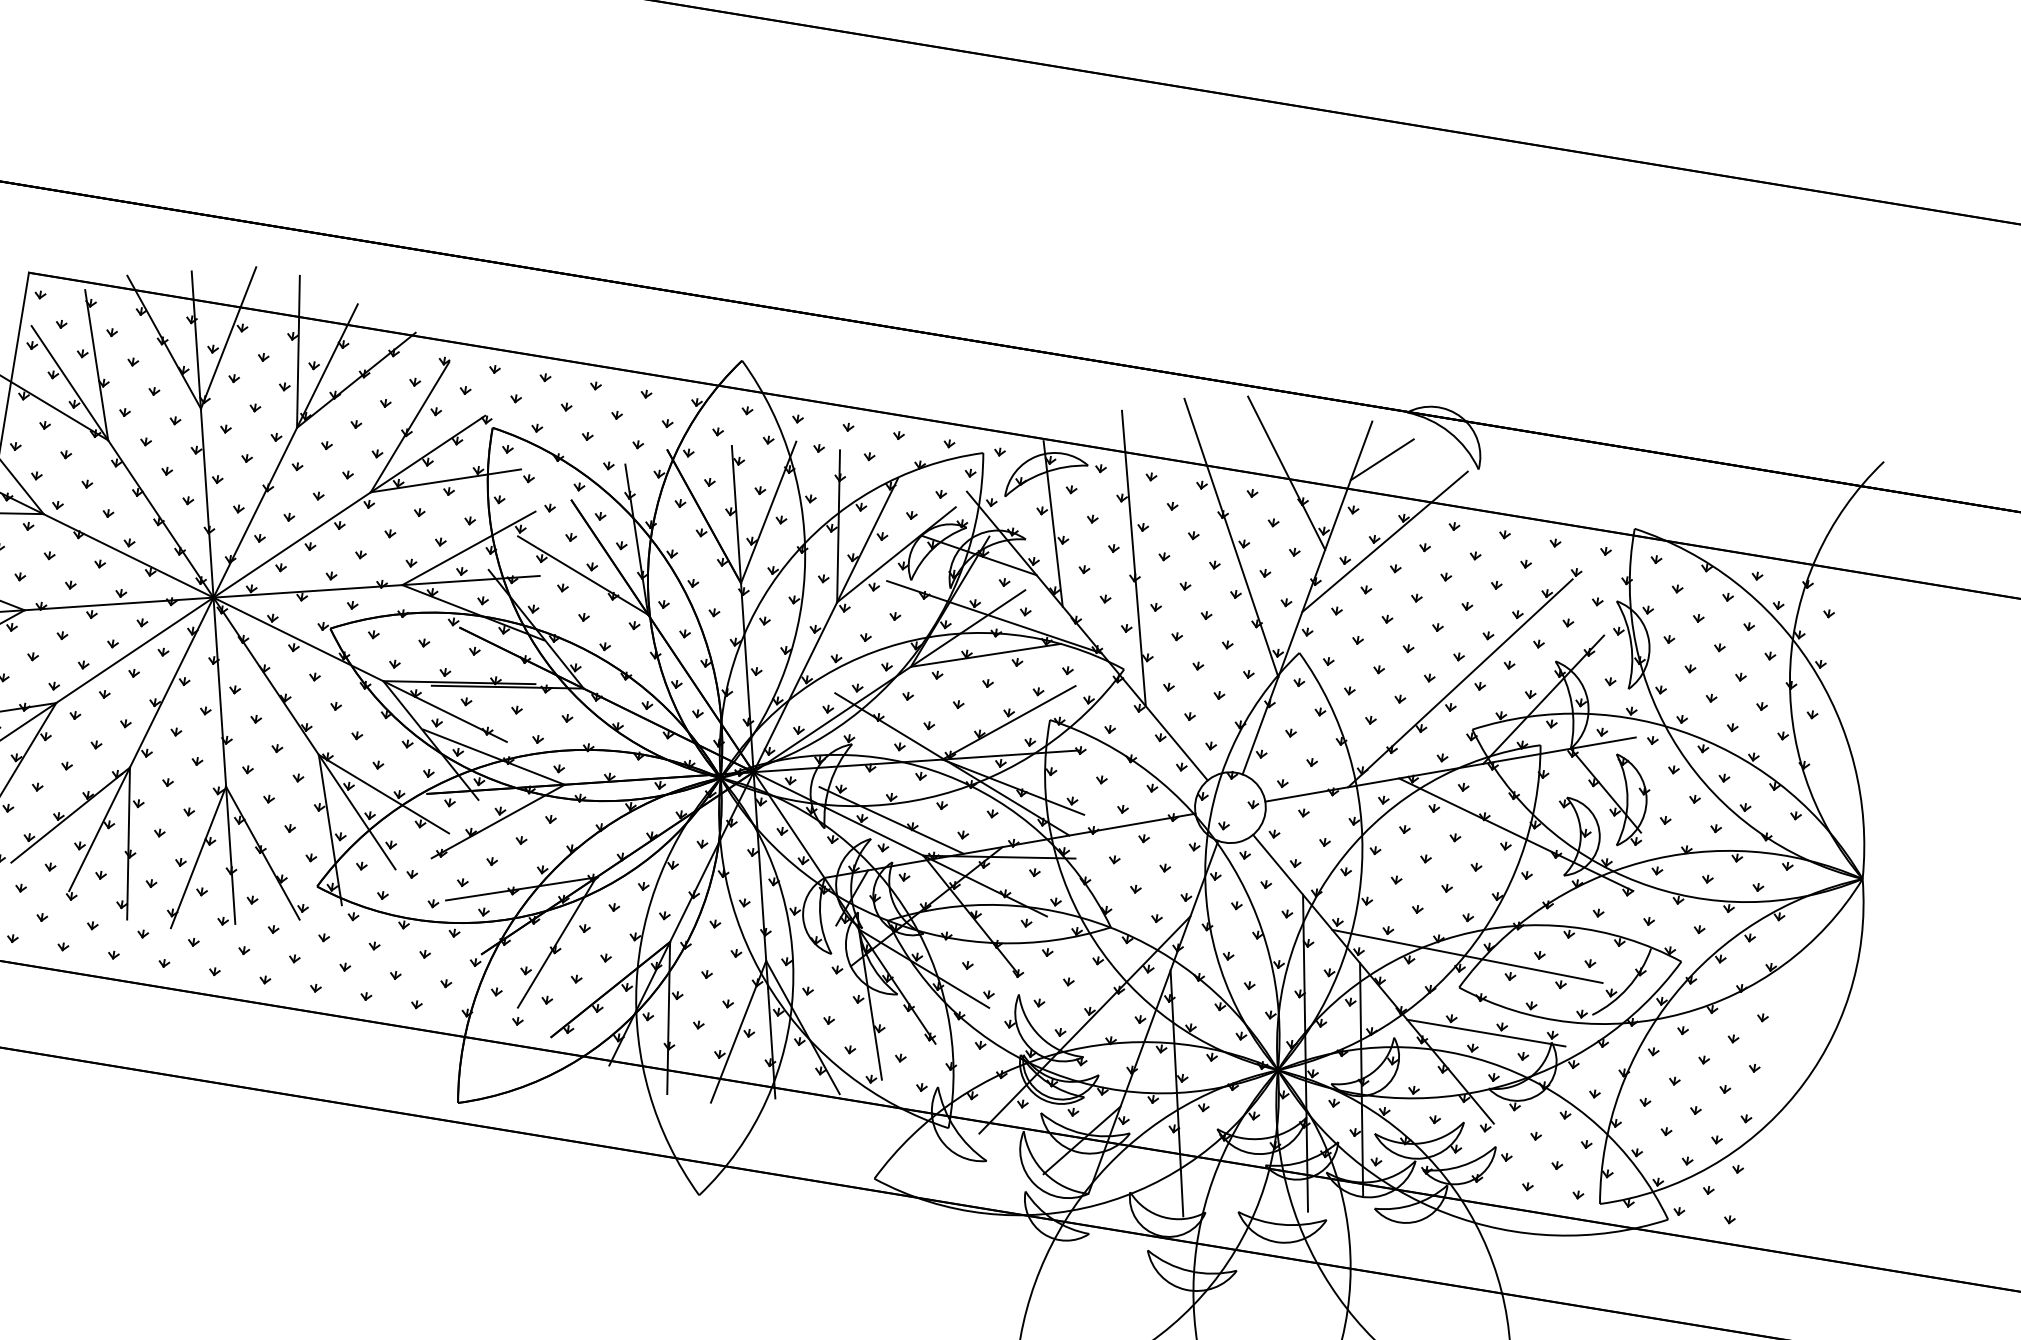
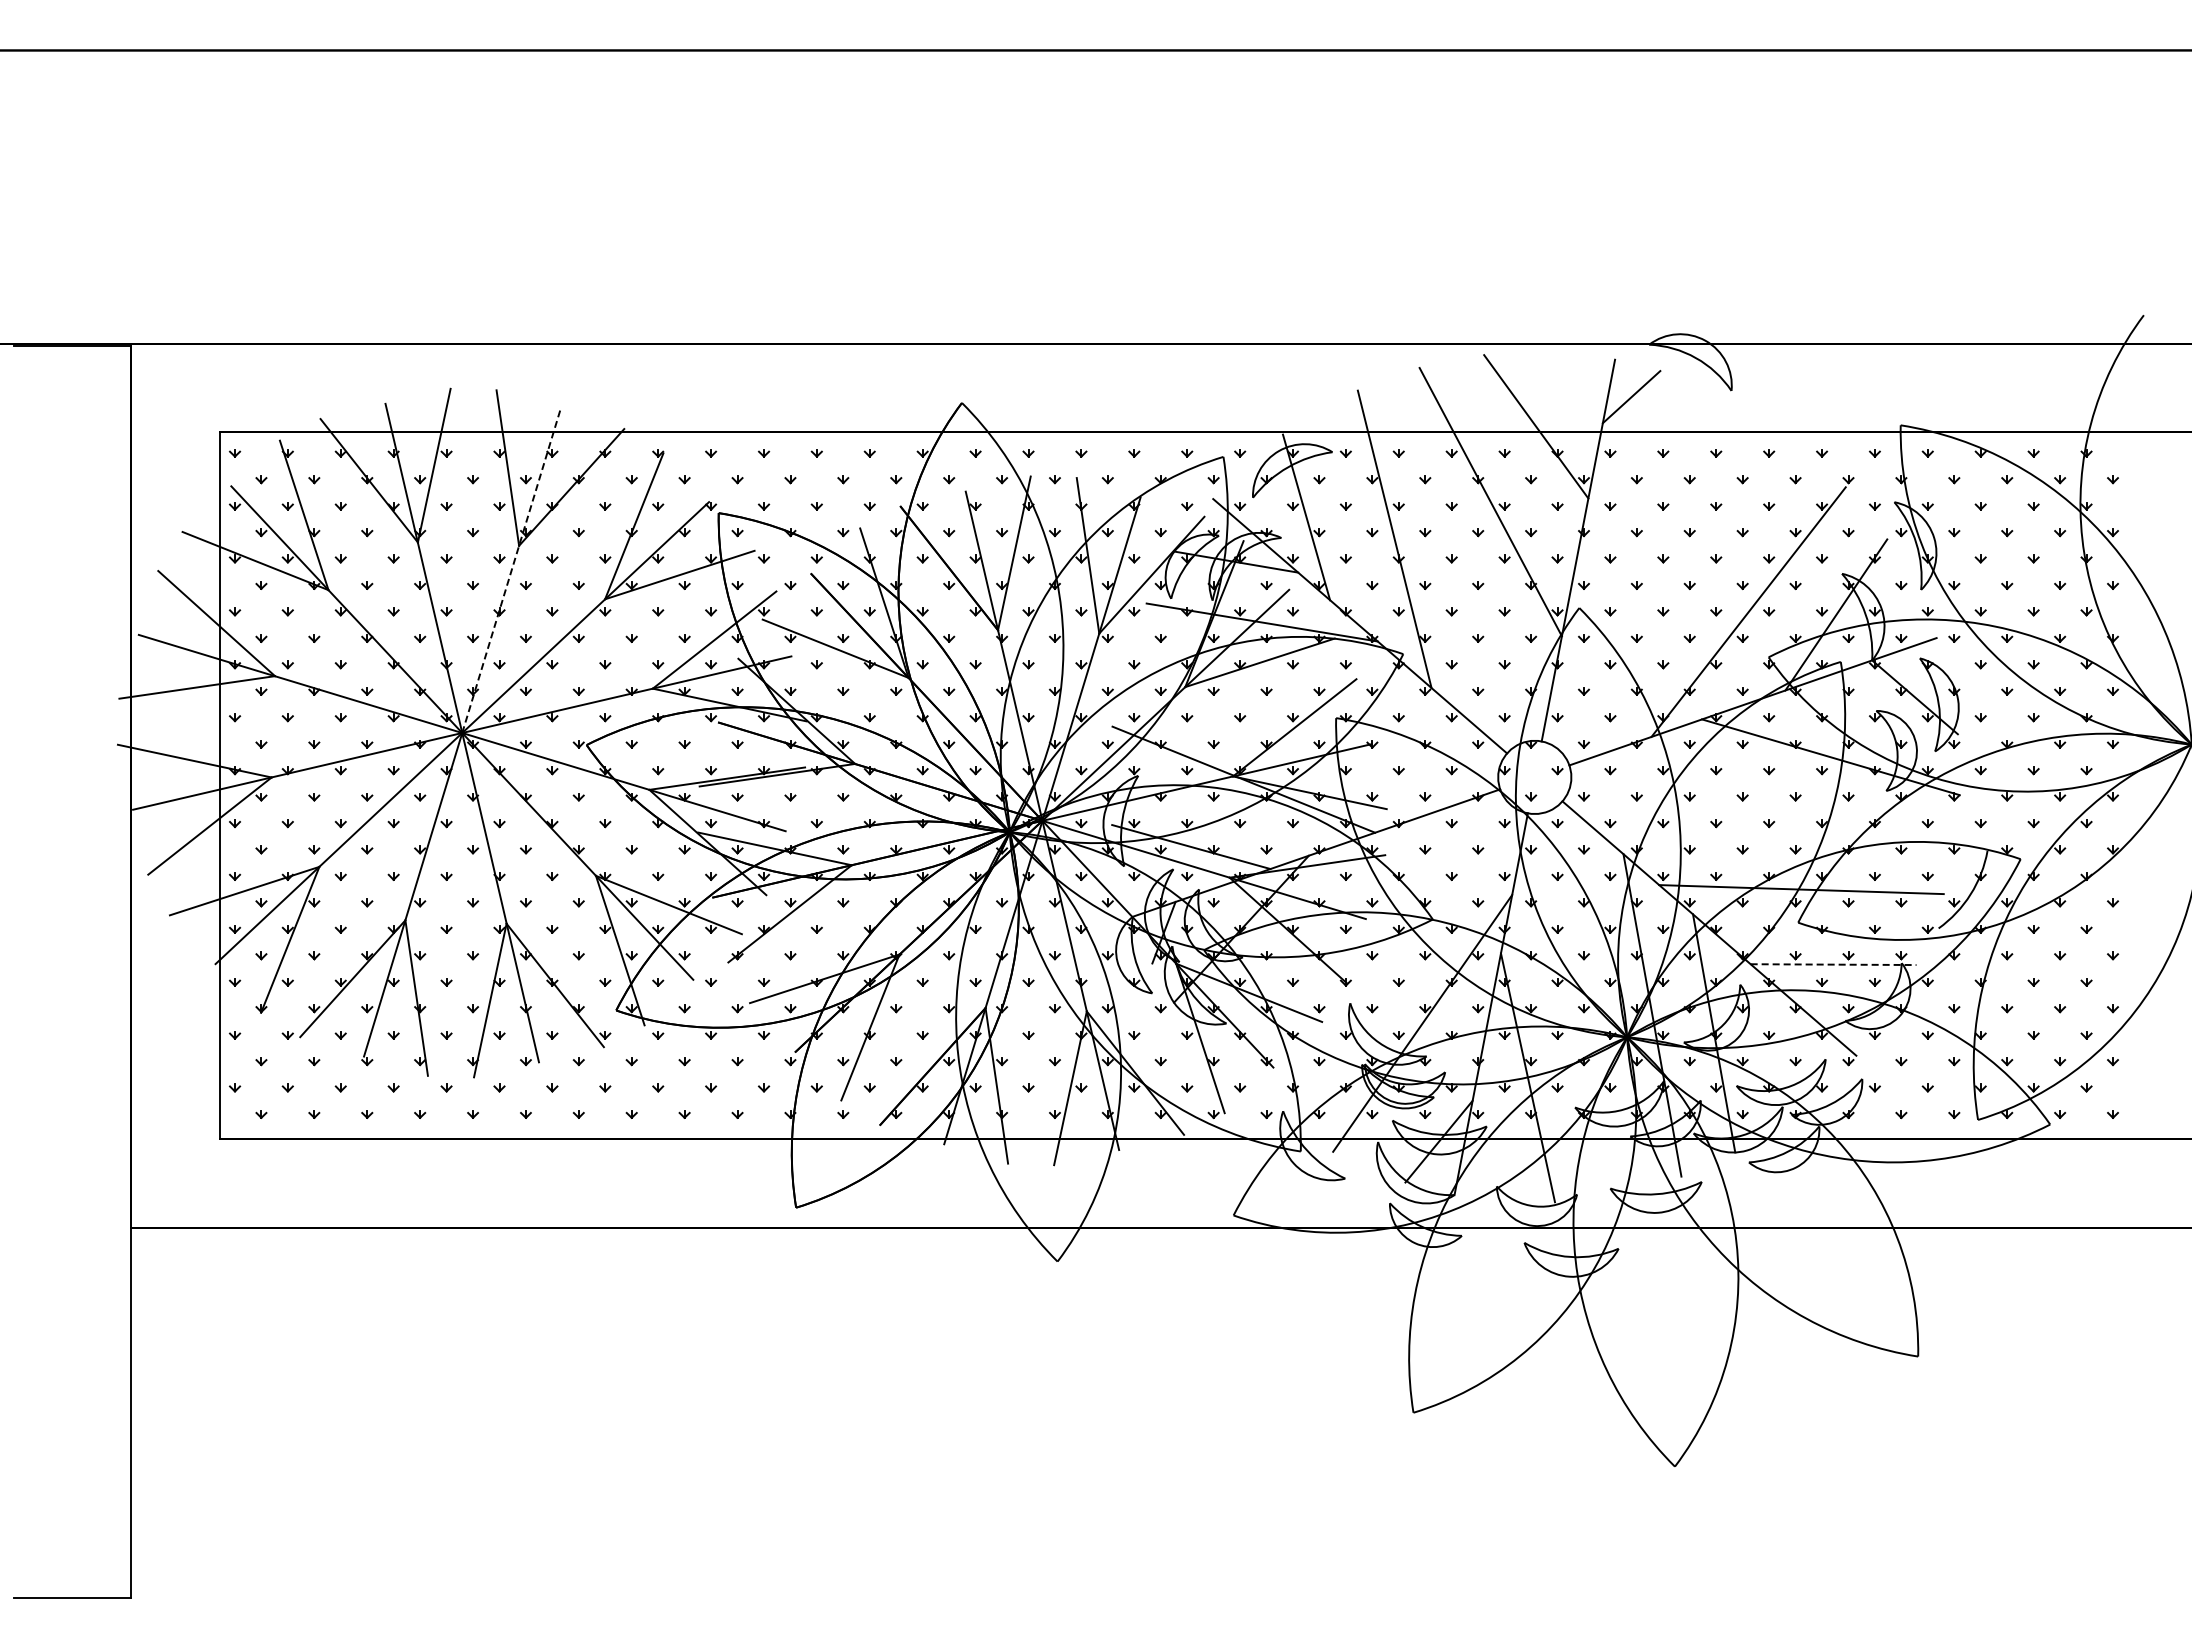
line: (285, 451) -> (511, 571), solid -> dashed
line: (1384, 540) -> (1647, 479), removed
line: (1486, 1032) -> (1833, 964), solid -> dashed

